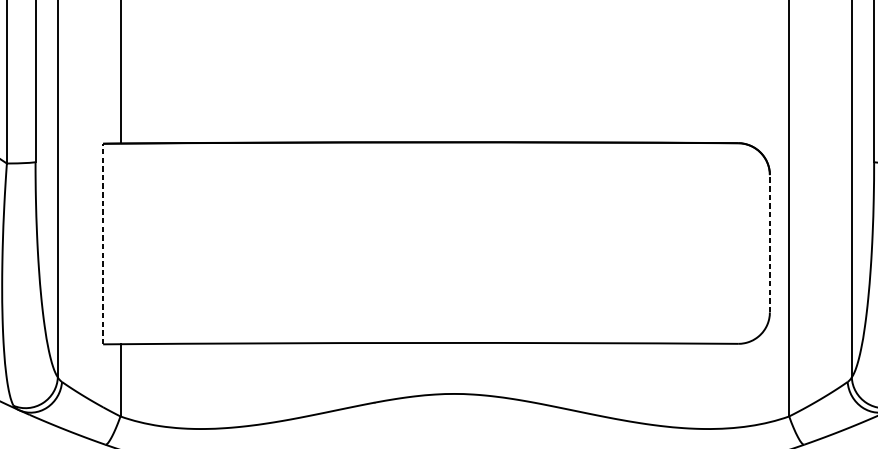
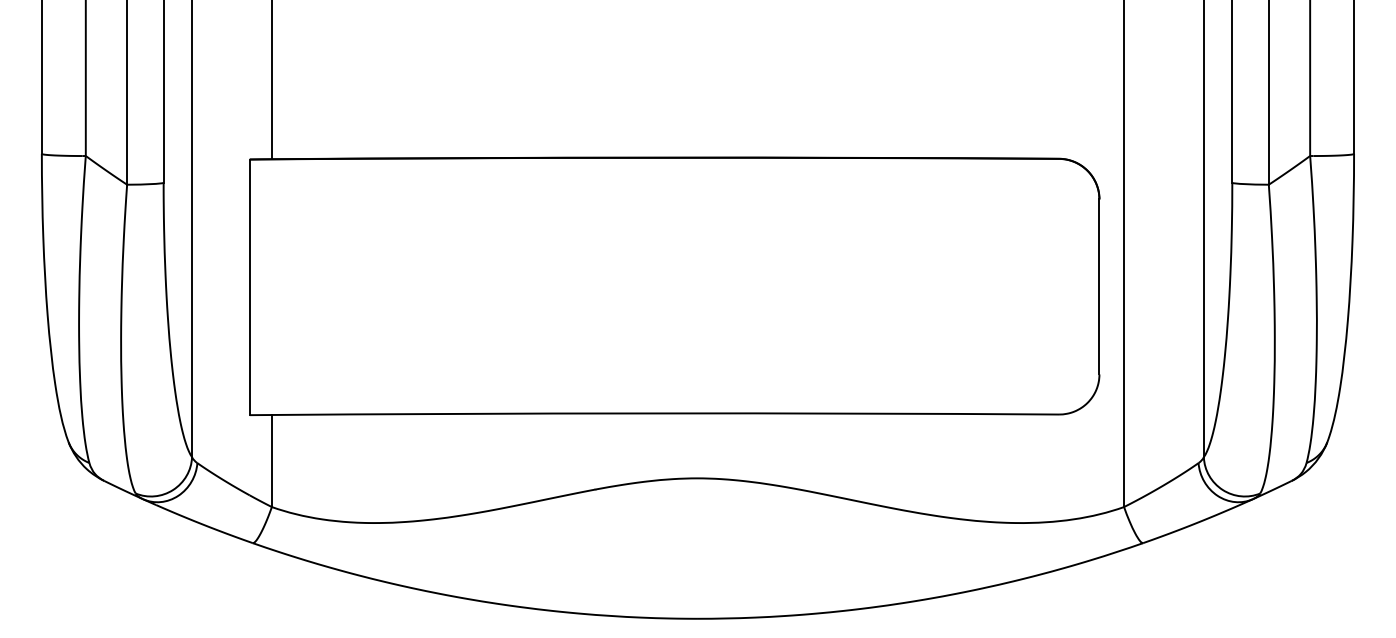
line: (769, 243) -> (1099, 286), dashed -> solid
line: (102, 244) -> (249, 287), dashed -> solid

